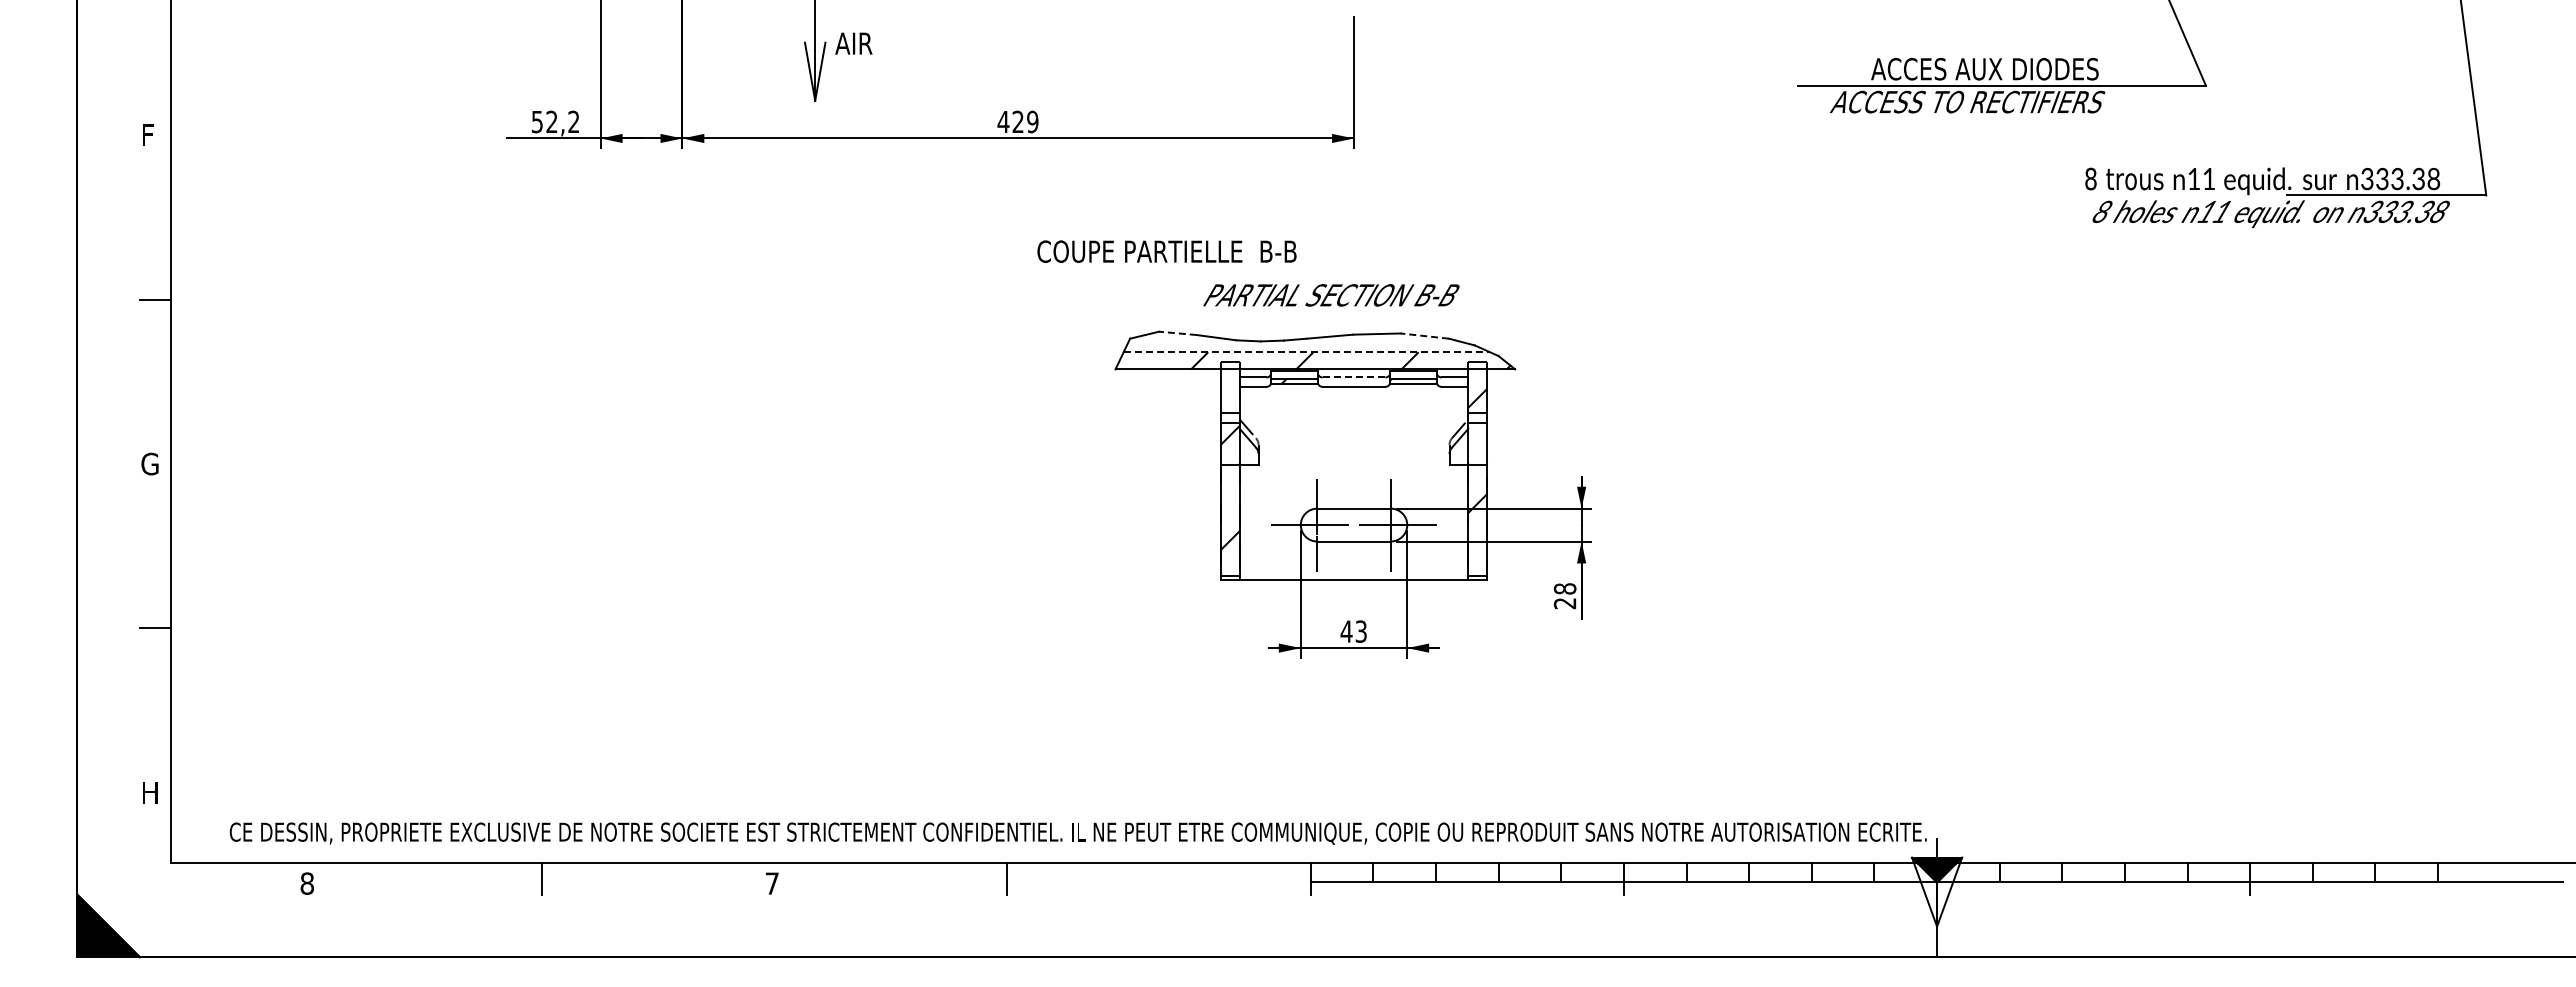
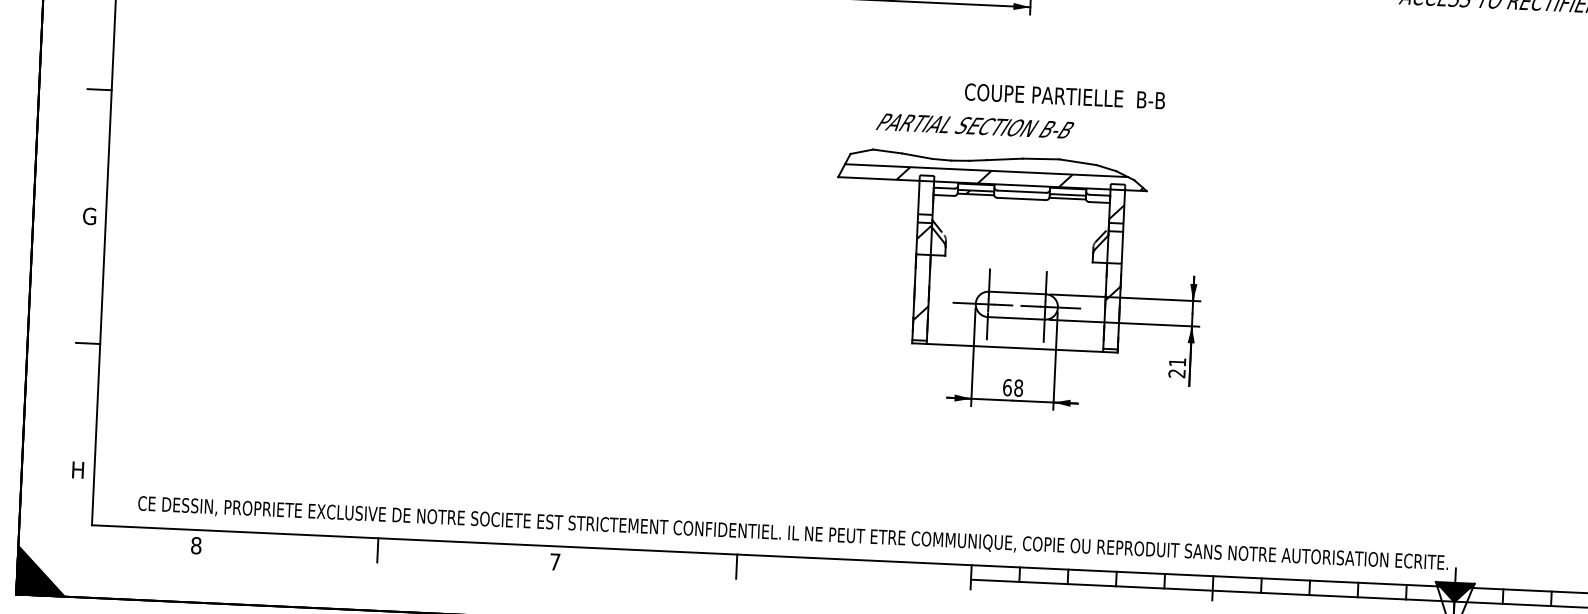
text: (1166, 251) -> (1064, 96), moved
text: (1331, 295) -> (975, 126), moved
line: (1177, 333) -> (887, 151), dashed -> solid
line: (1424, 336) -> (1077, 162), dashed -> solid
line: (1307, 352) -> (986, 170), dashed -> solid
line: (1353, 377) -> (1021, 191), dashed -> solid
text: (1564, 588) -> (1177, 362), 28 -> 21
text: (1353, 631) -> (1012, 387), 43 -> 68

